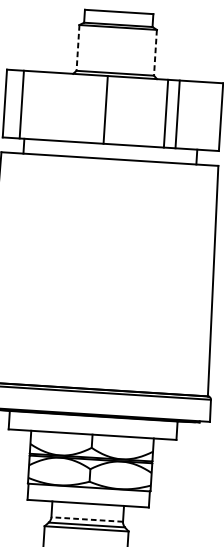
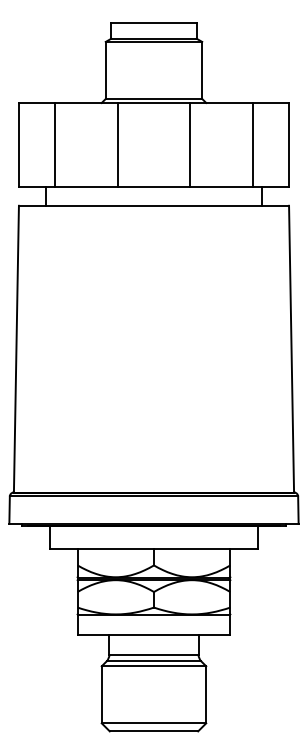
line: (77, 47) -> (105, 70), dashed -> solid
line: (155, 52) -> (202, 70), dashed -> solid
line: (21, 104) -> (55, 144), moved
line: (105, 109) -> (117, 144), moved
line: (166, 113) -> (190, 144), moved
line: (177, 113) -> (252, 144), moved
line: (86, 519) -> (153, 654), dashed -> solid

